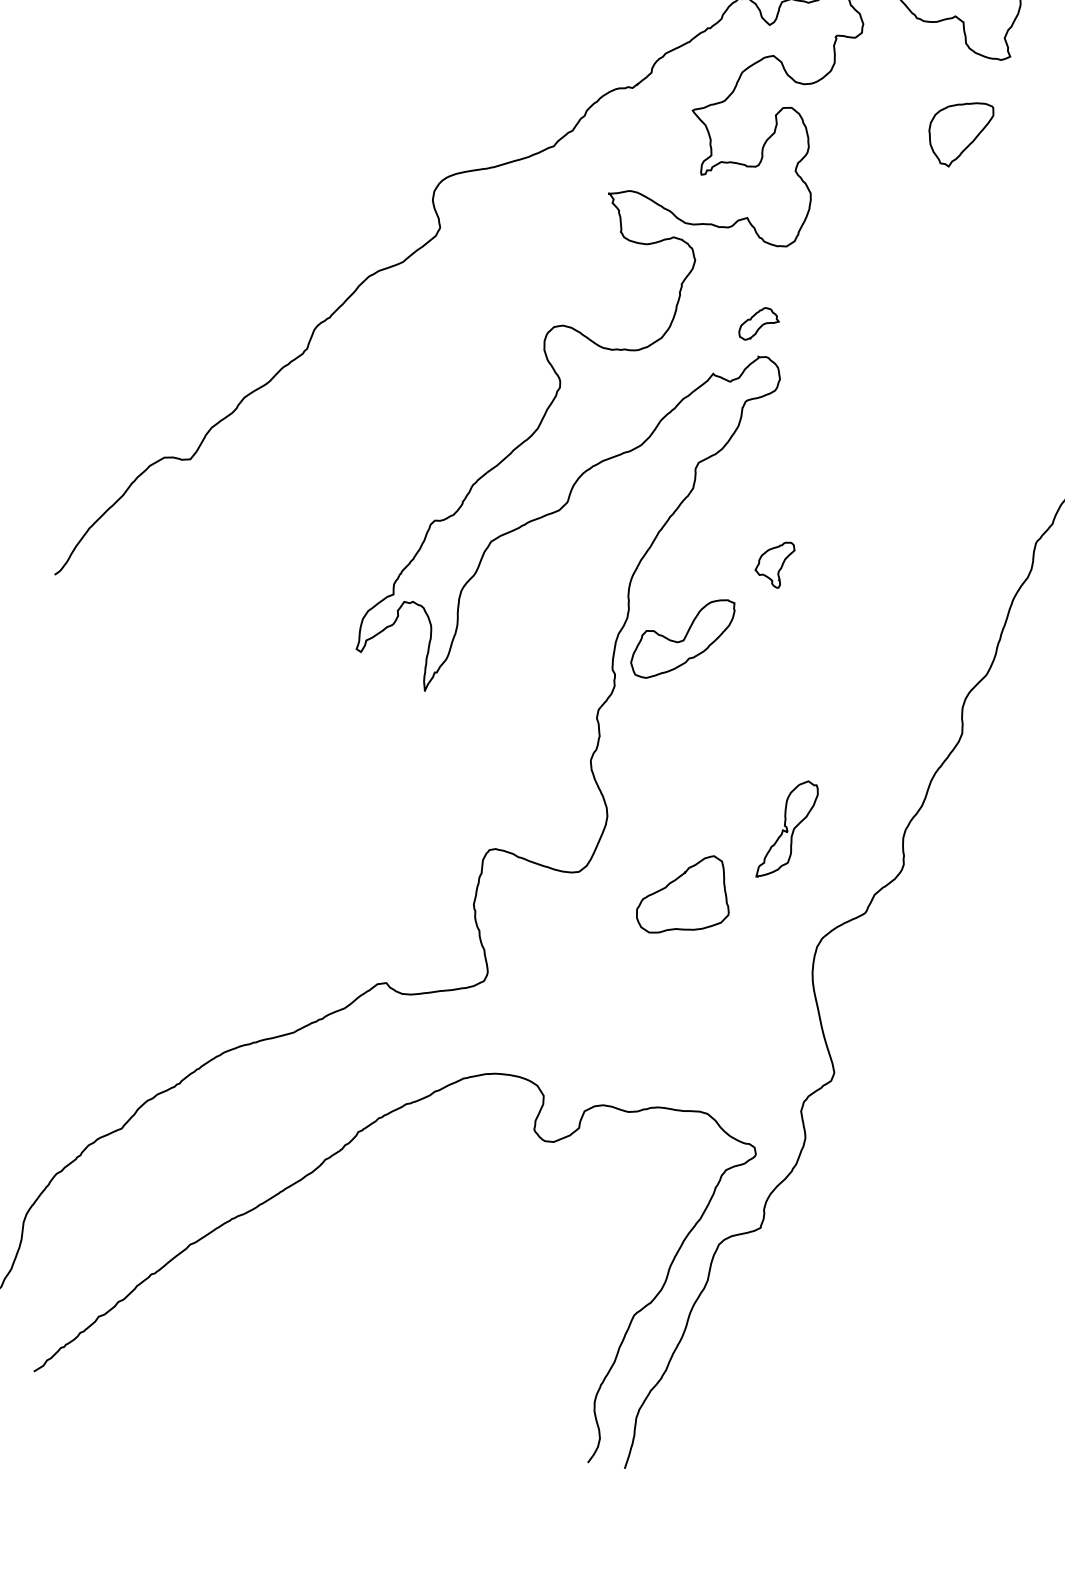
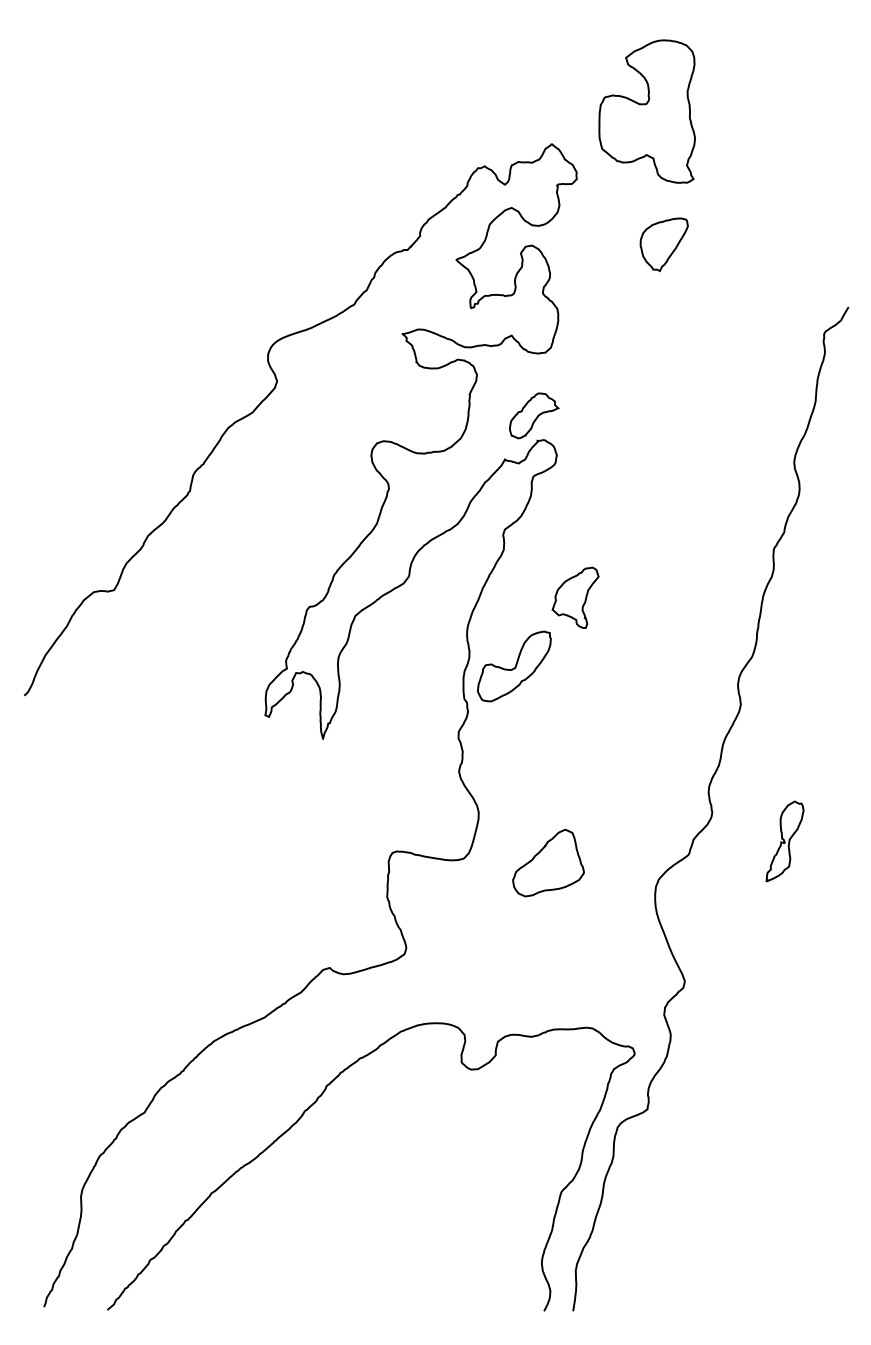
part: (759, 324) -> (534, 415), size x1.67
part: (774, 563) -> (575, 597), size x1.67
part: (787, 829) -> (784, 841), moved

